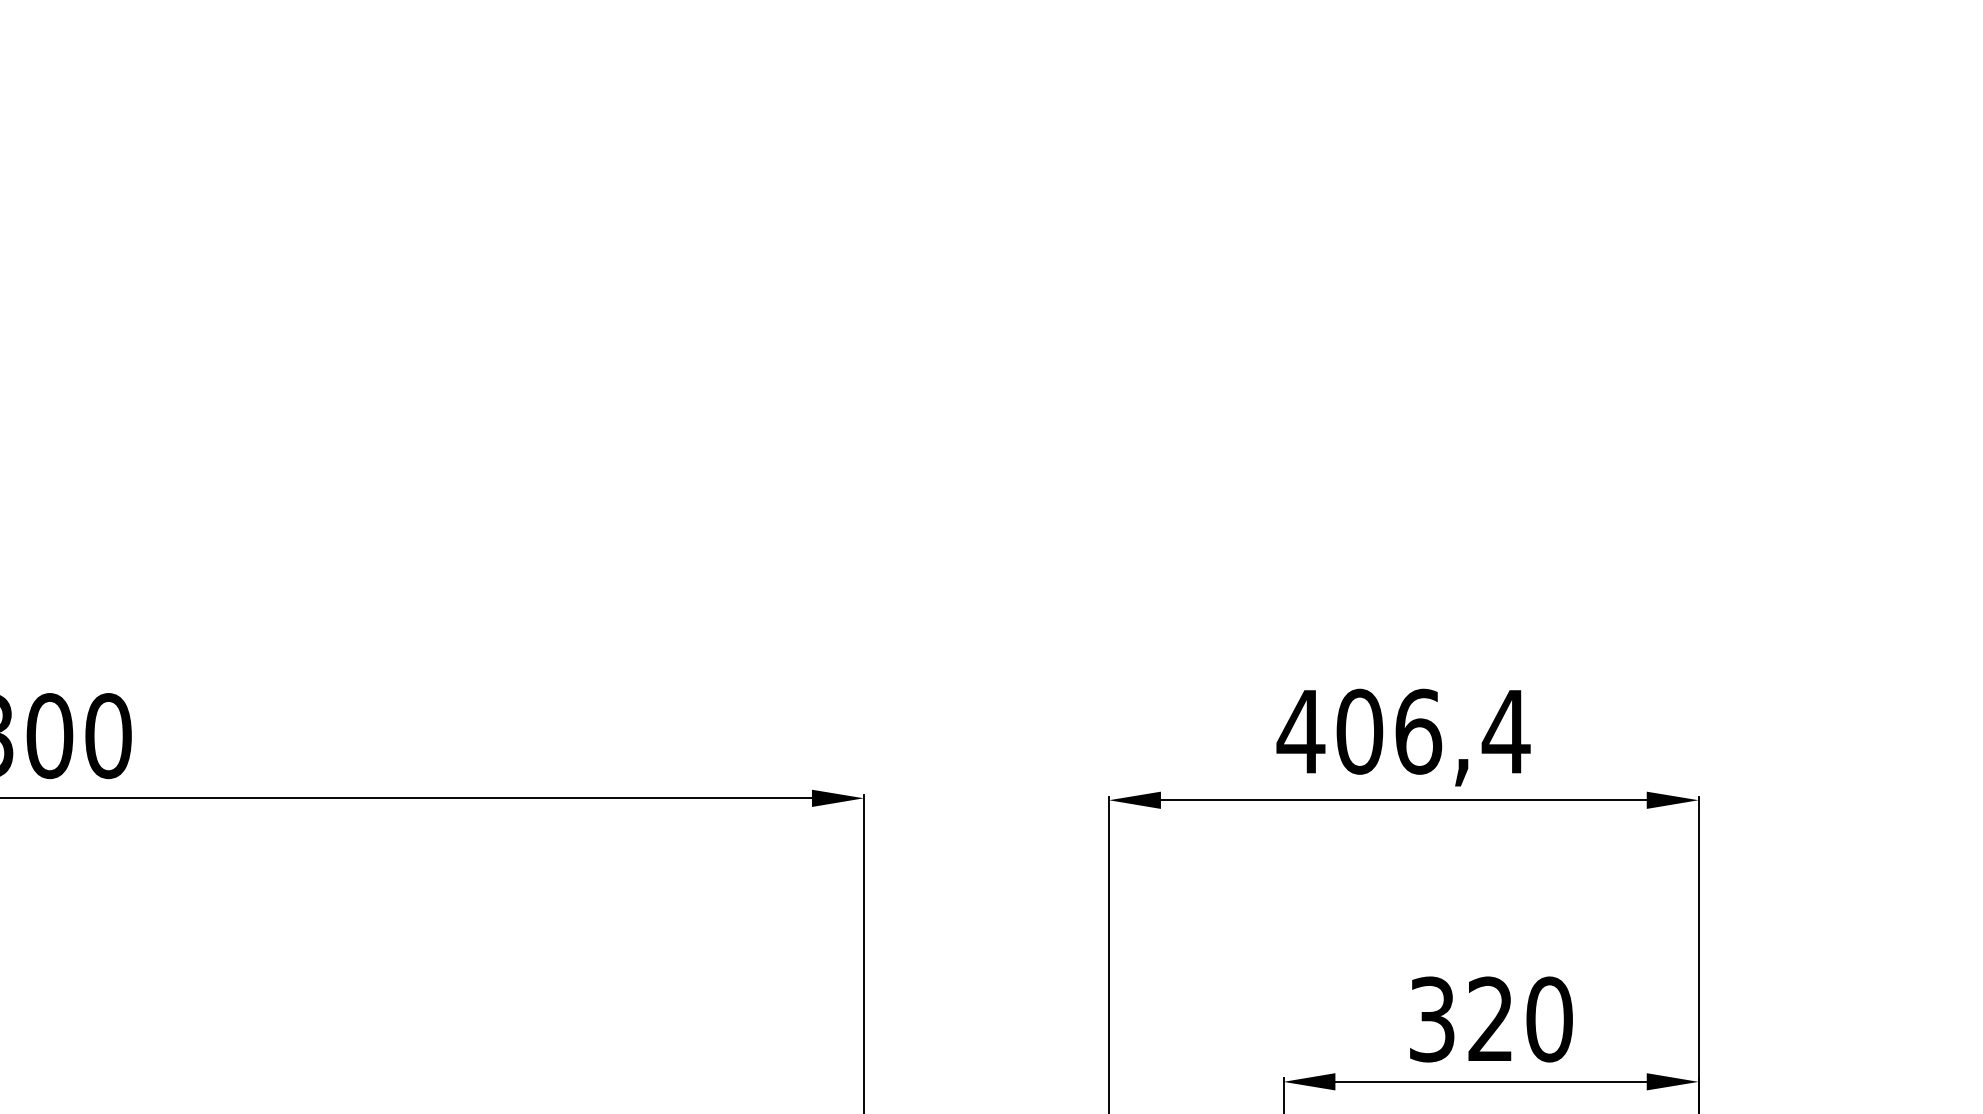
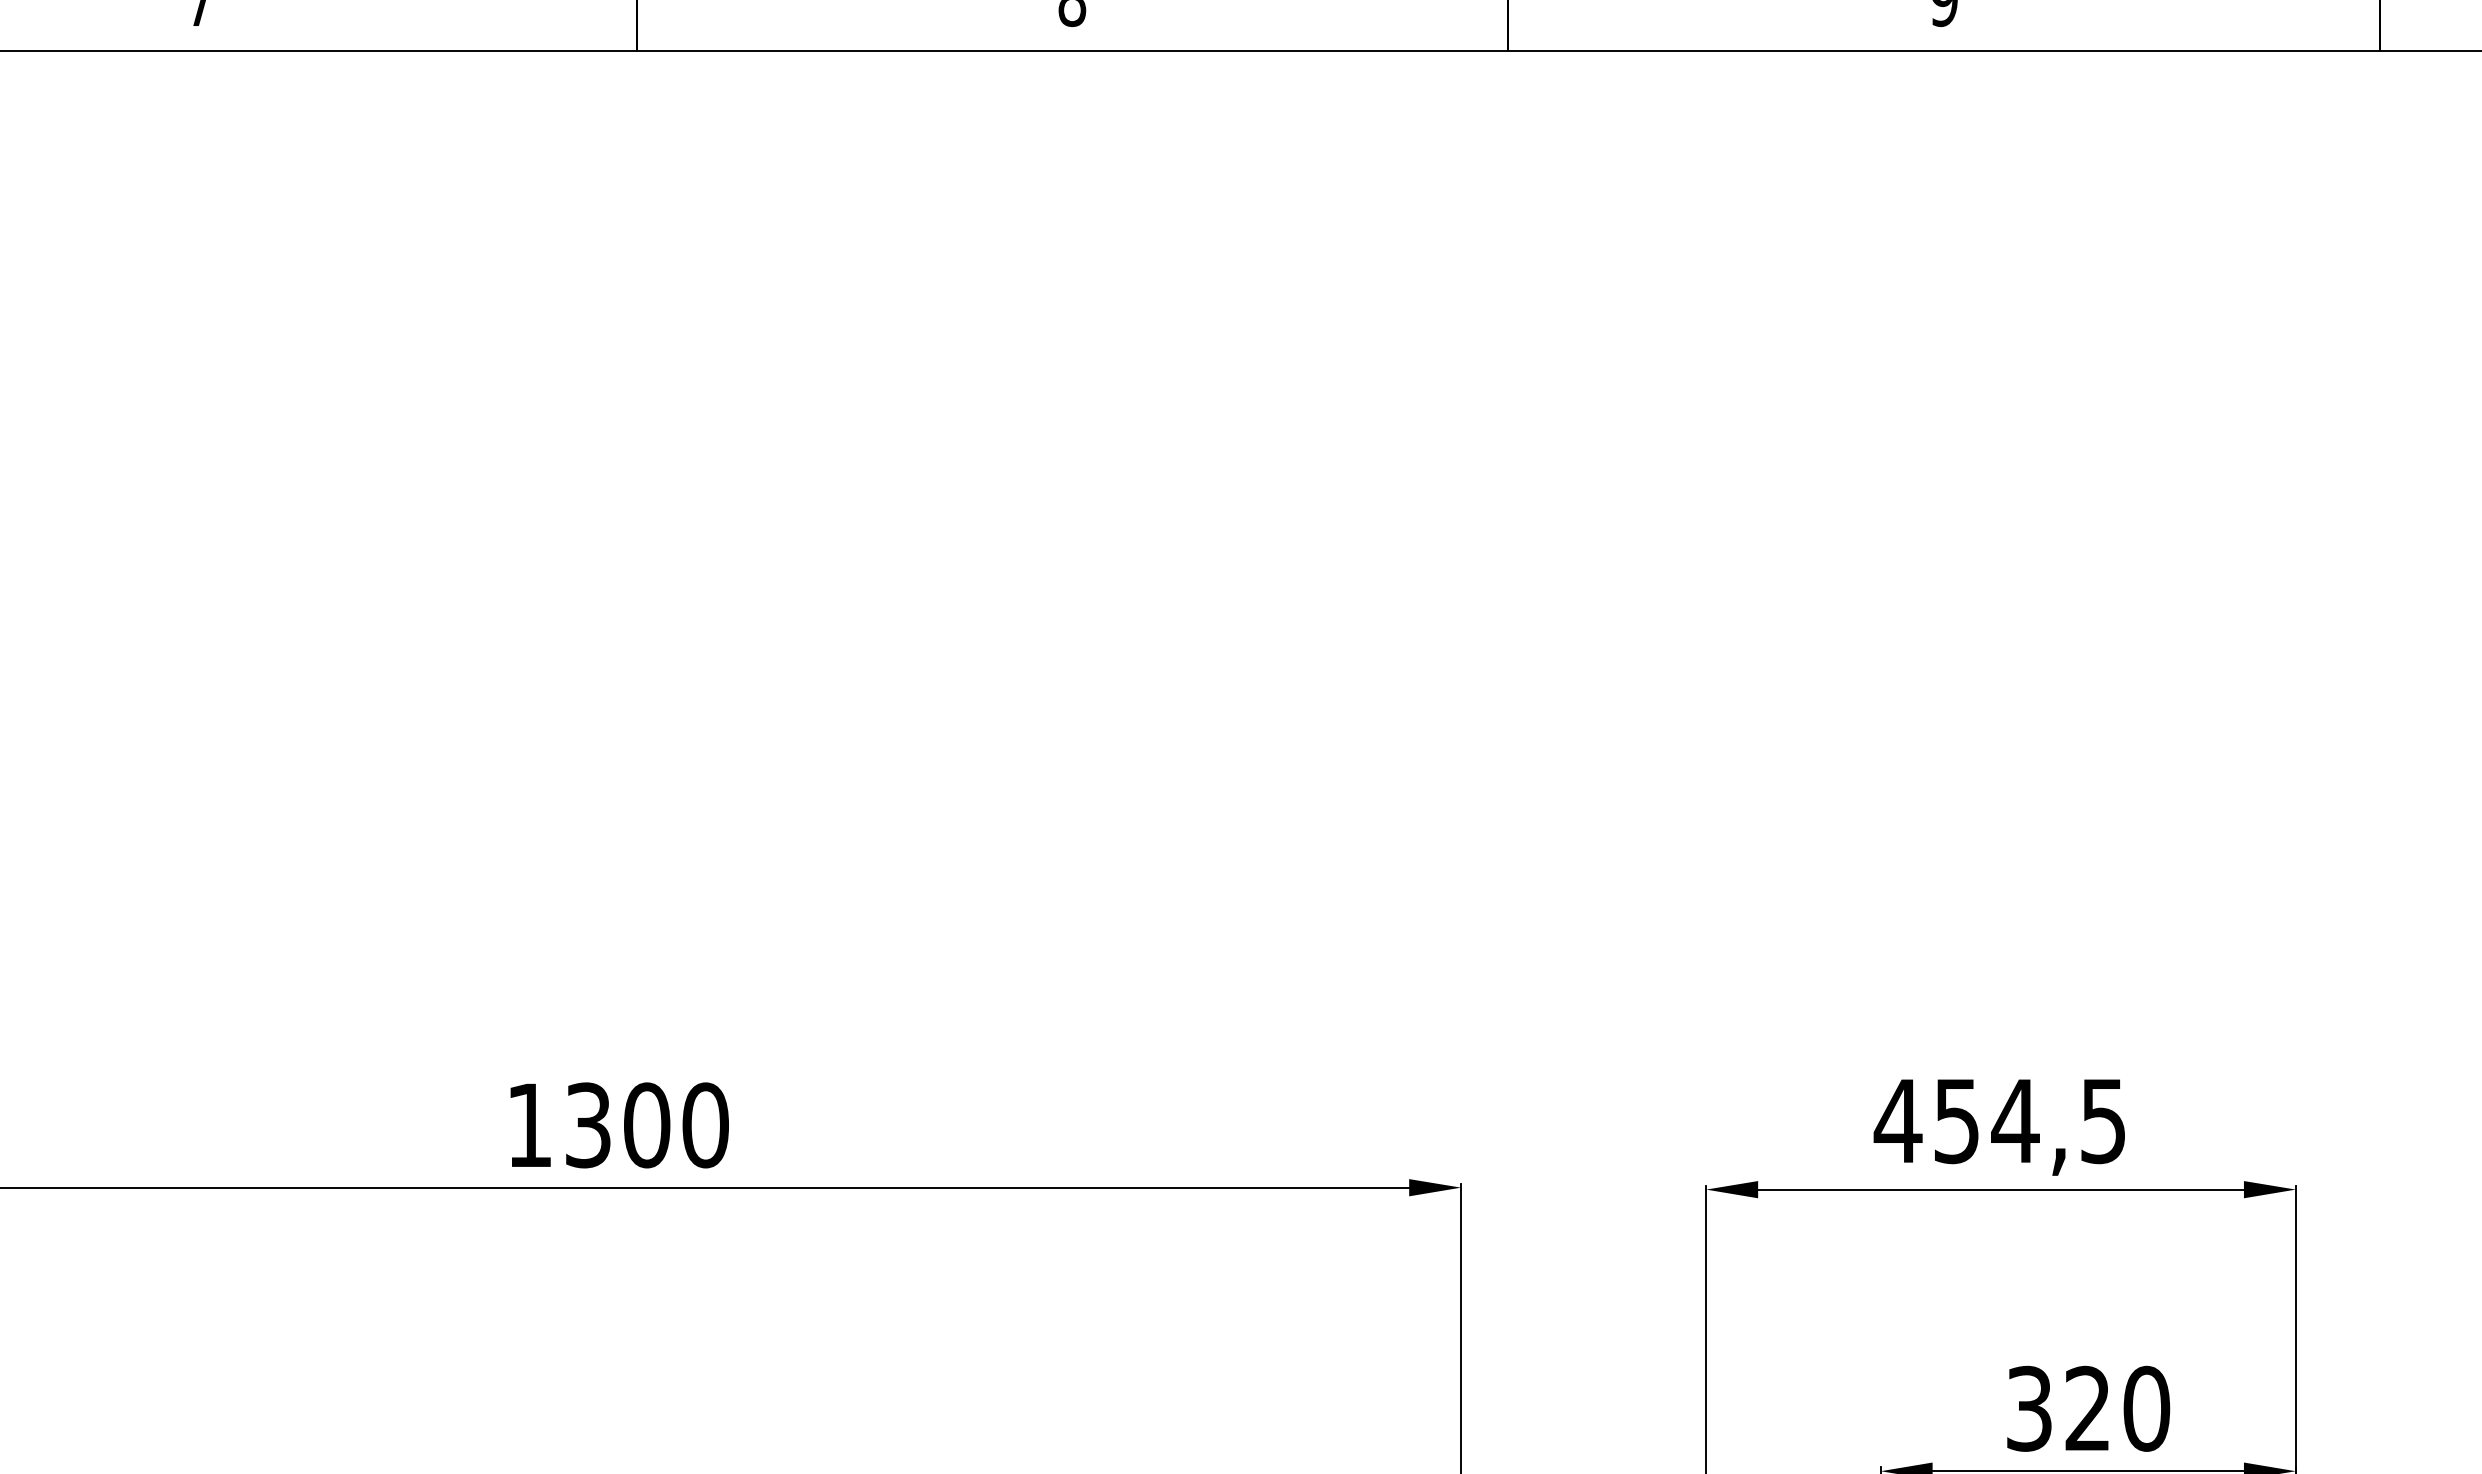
text: (1433, 732) -> (2030, 1121), 406,4 -> 454,5

